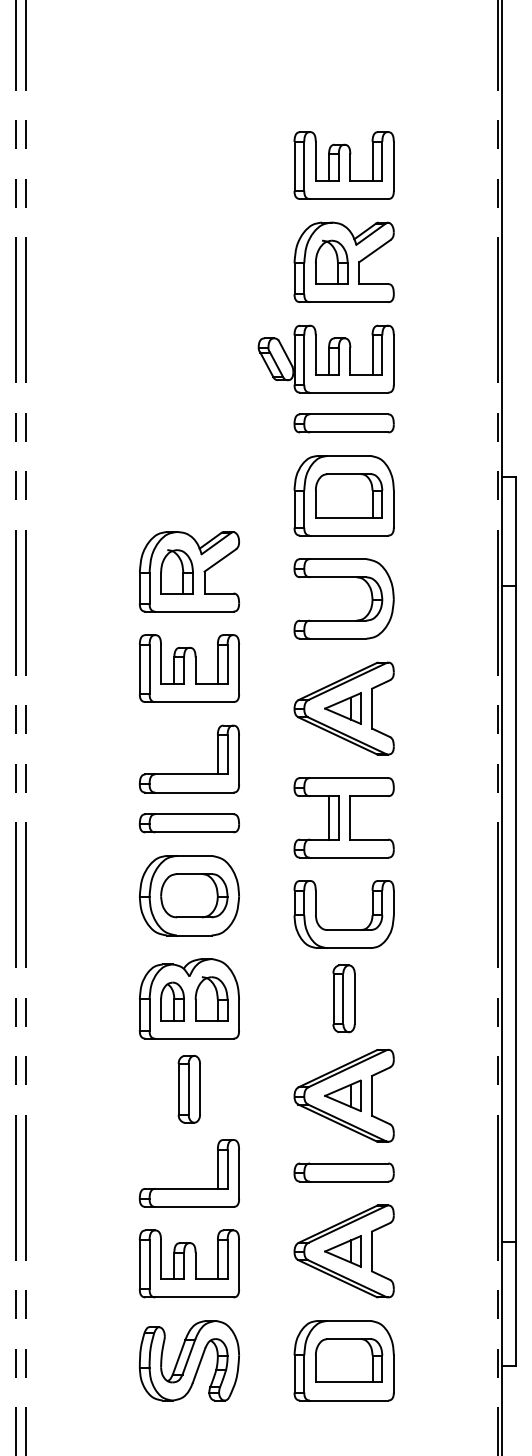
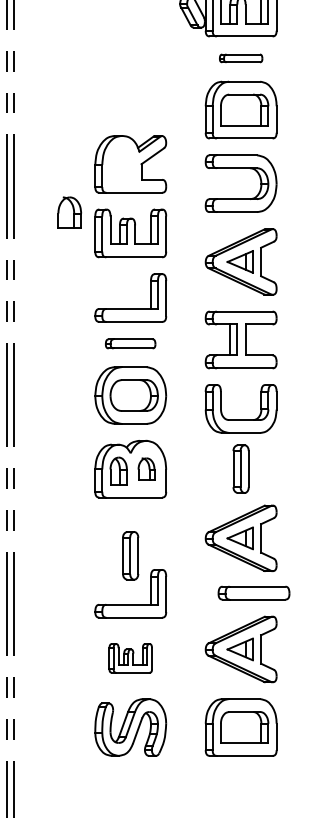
part: (343, 423) -> (240, 58), size x0.6
part: (176, 571) -> (69, 212), moved
part: (188, 823) -> (130, 343), size x0.7
part: (211, 998) -> (146, 468), size x0.7
part: (188, 1088) -> (130, 555), moved
part: (343, 1172) -> (253, 593), moved
part: (189, 1263) -> (130, 658), size x0.6

